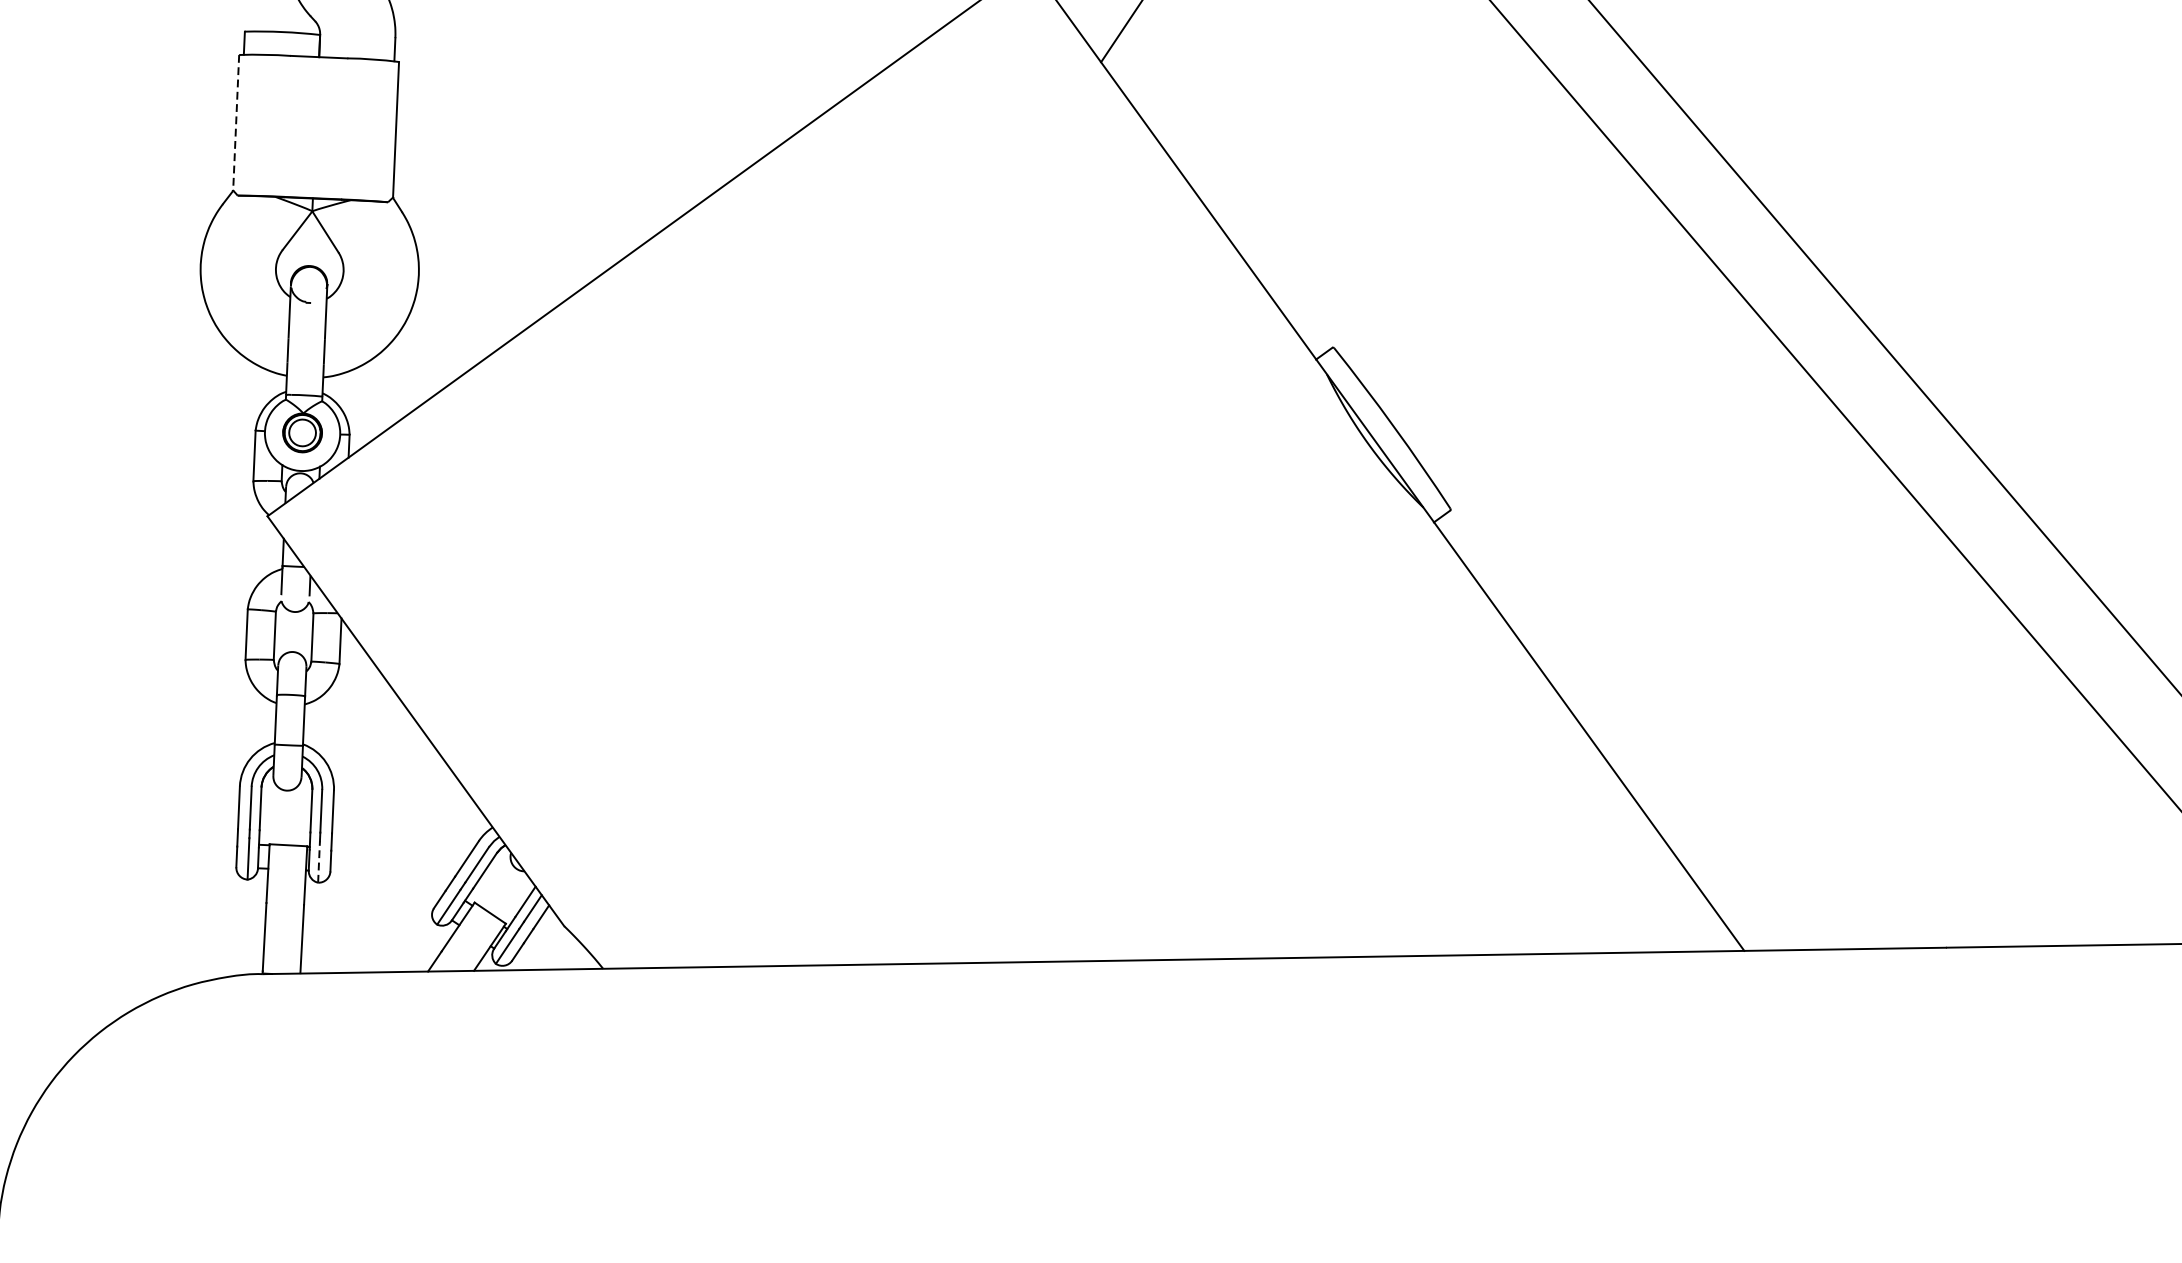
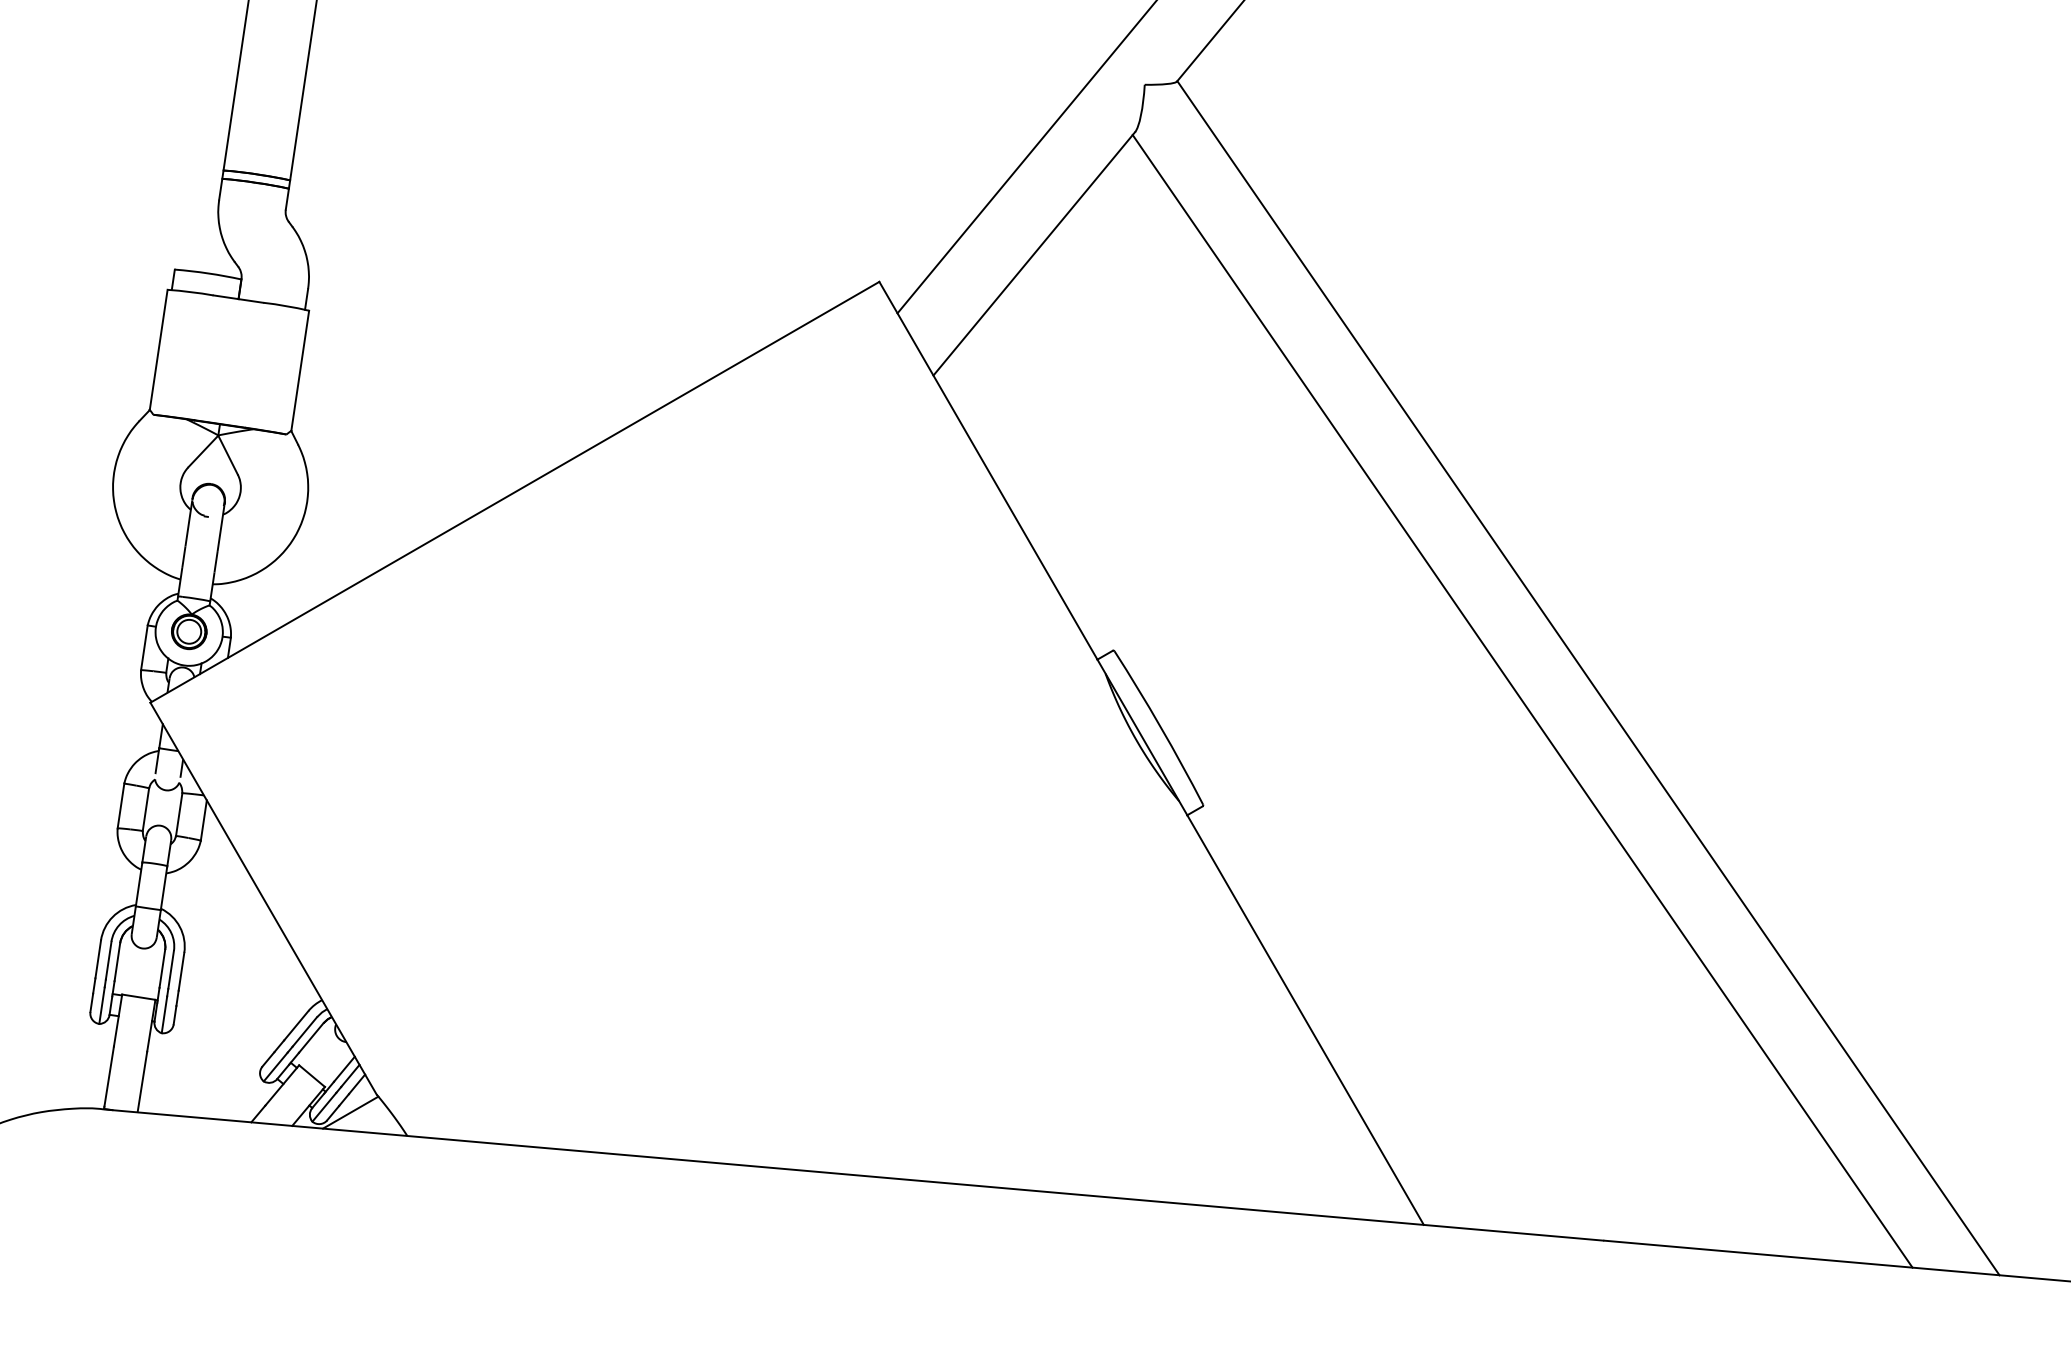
line: (236, 123) -> (158, 350), dashed -> solid
line: (319, 861) -> (164, 1014), dashed -> solid
line: (537, 949) -> (350, 1112), added

